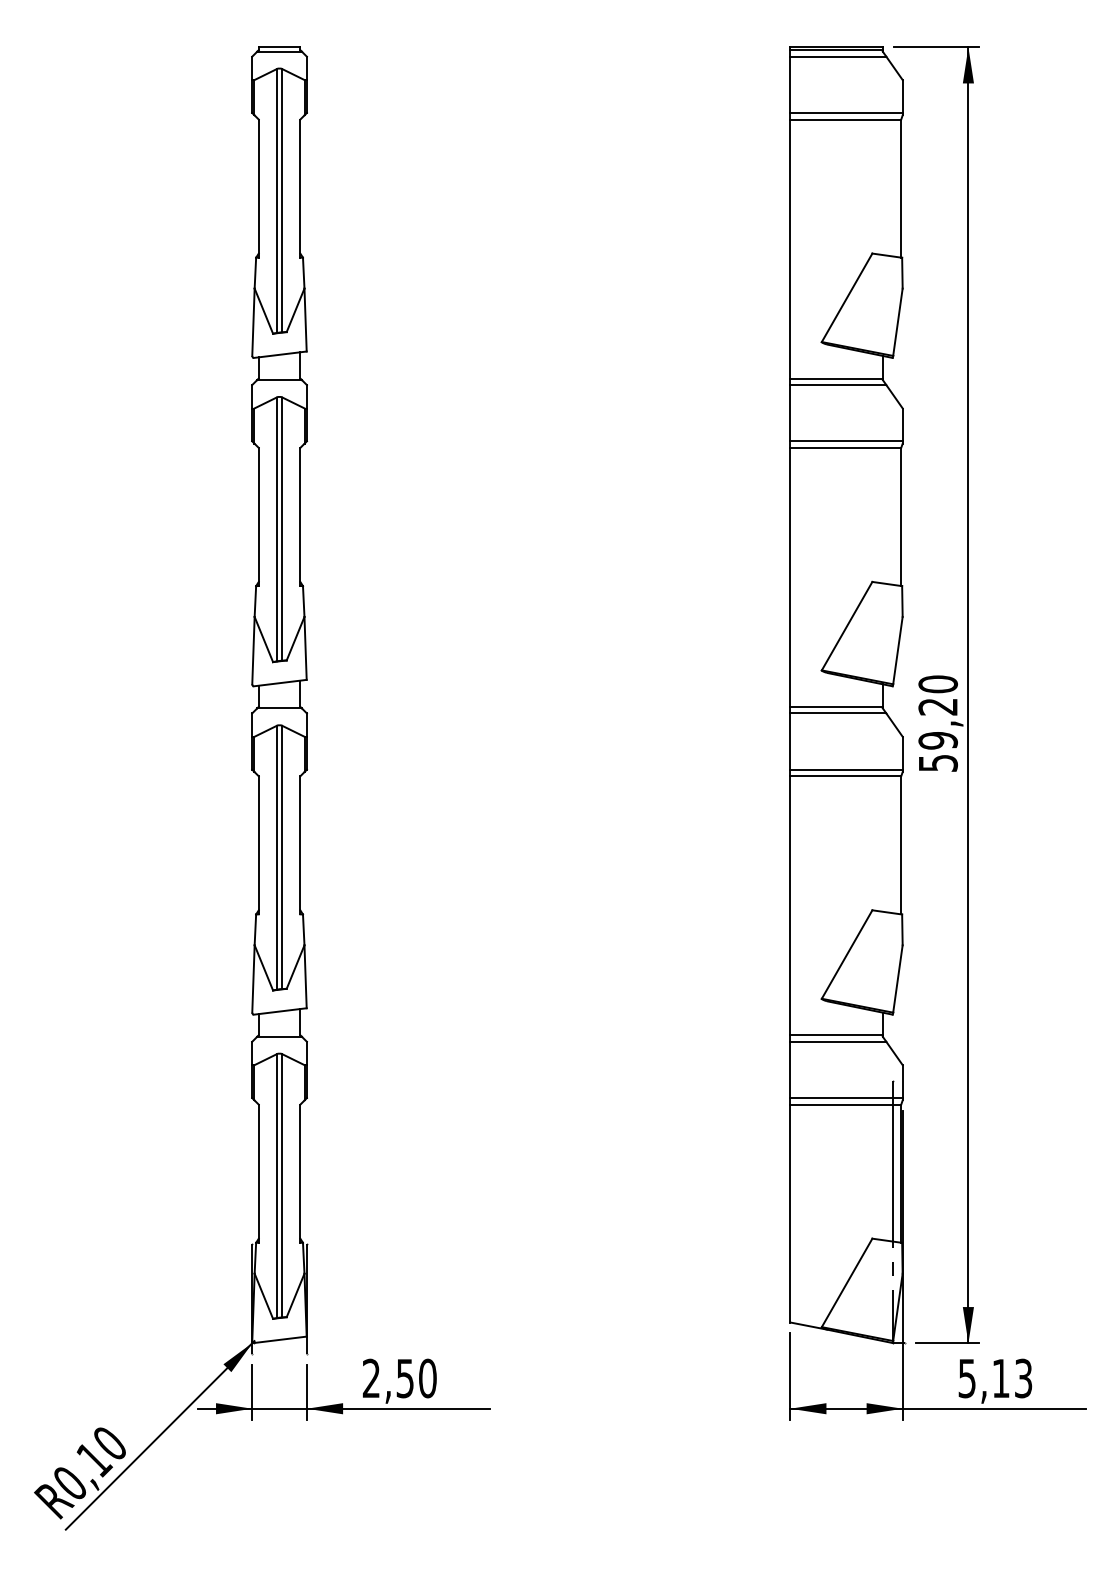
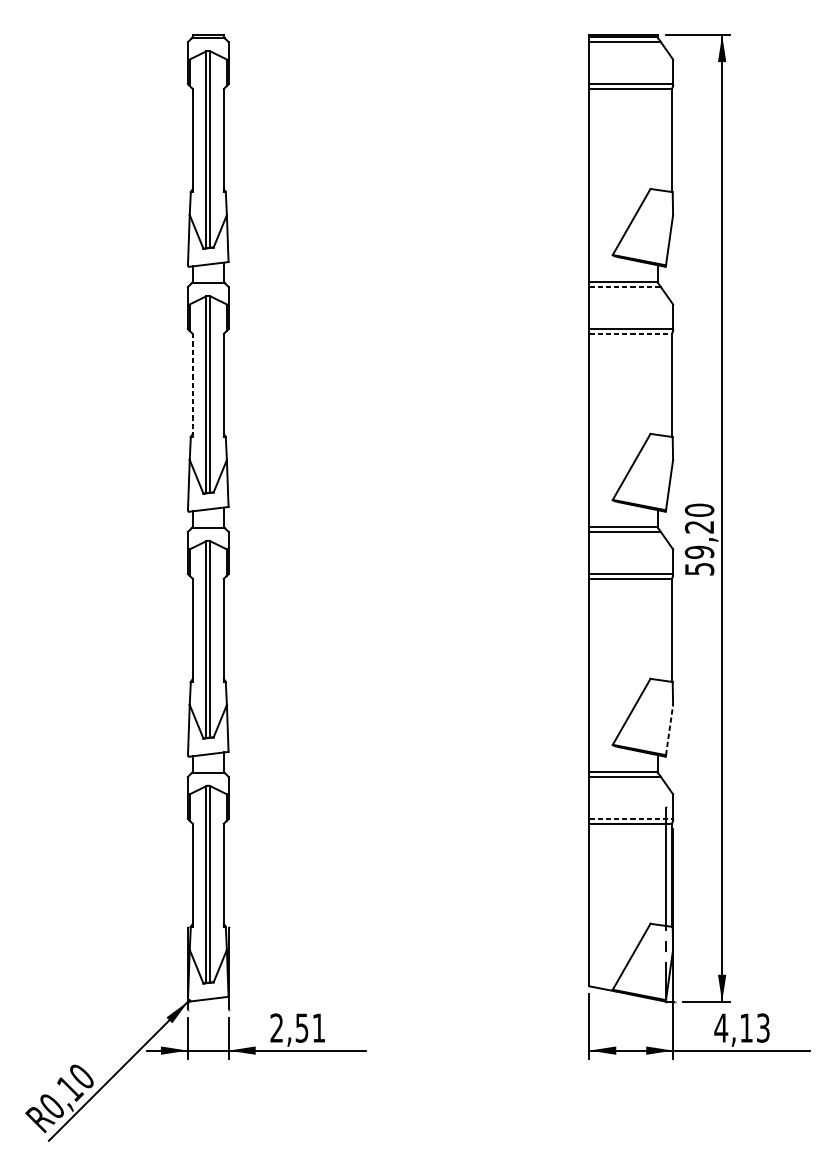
line: (838, 385) -> (625, 287), solid -> dashed
line: (846, 447) -> (631, 333), solid -> dashed
line: (258, 516) -> (192, 385), solid -> dashed
line: (897, 978) -> (669, 729), solid -> dashed
line: (847, 1098) -> (631, 819), solid -> dashed
text: (427, 1378) -> (318, 1028), 2,50 -> 2,51
text: (966, 1378) -> (720, 1028), 5,13 -> 4,13

